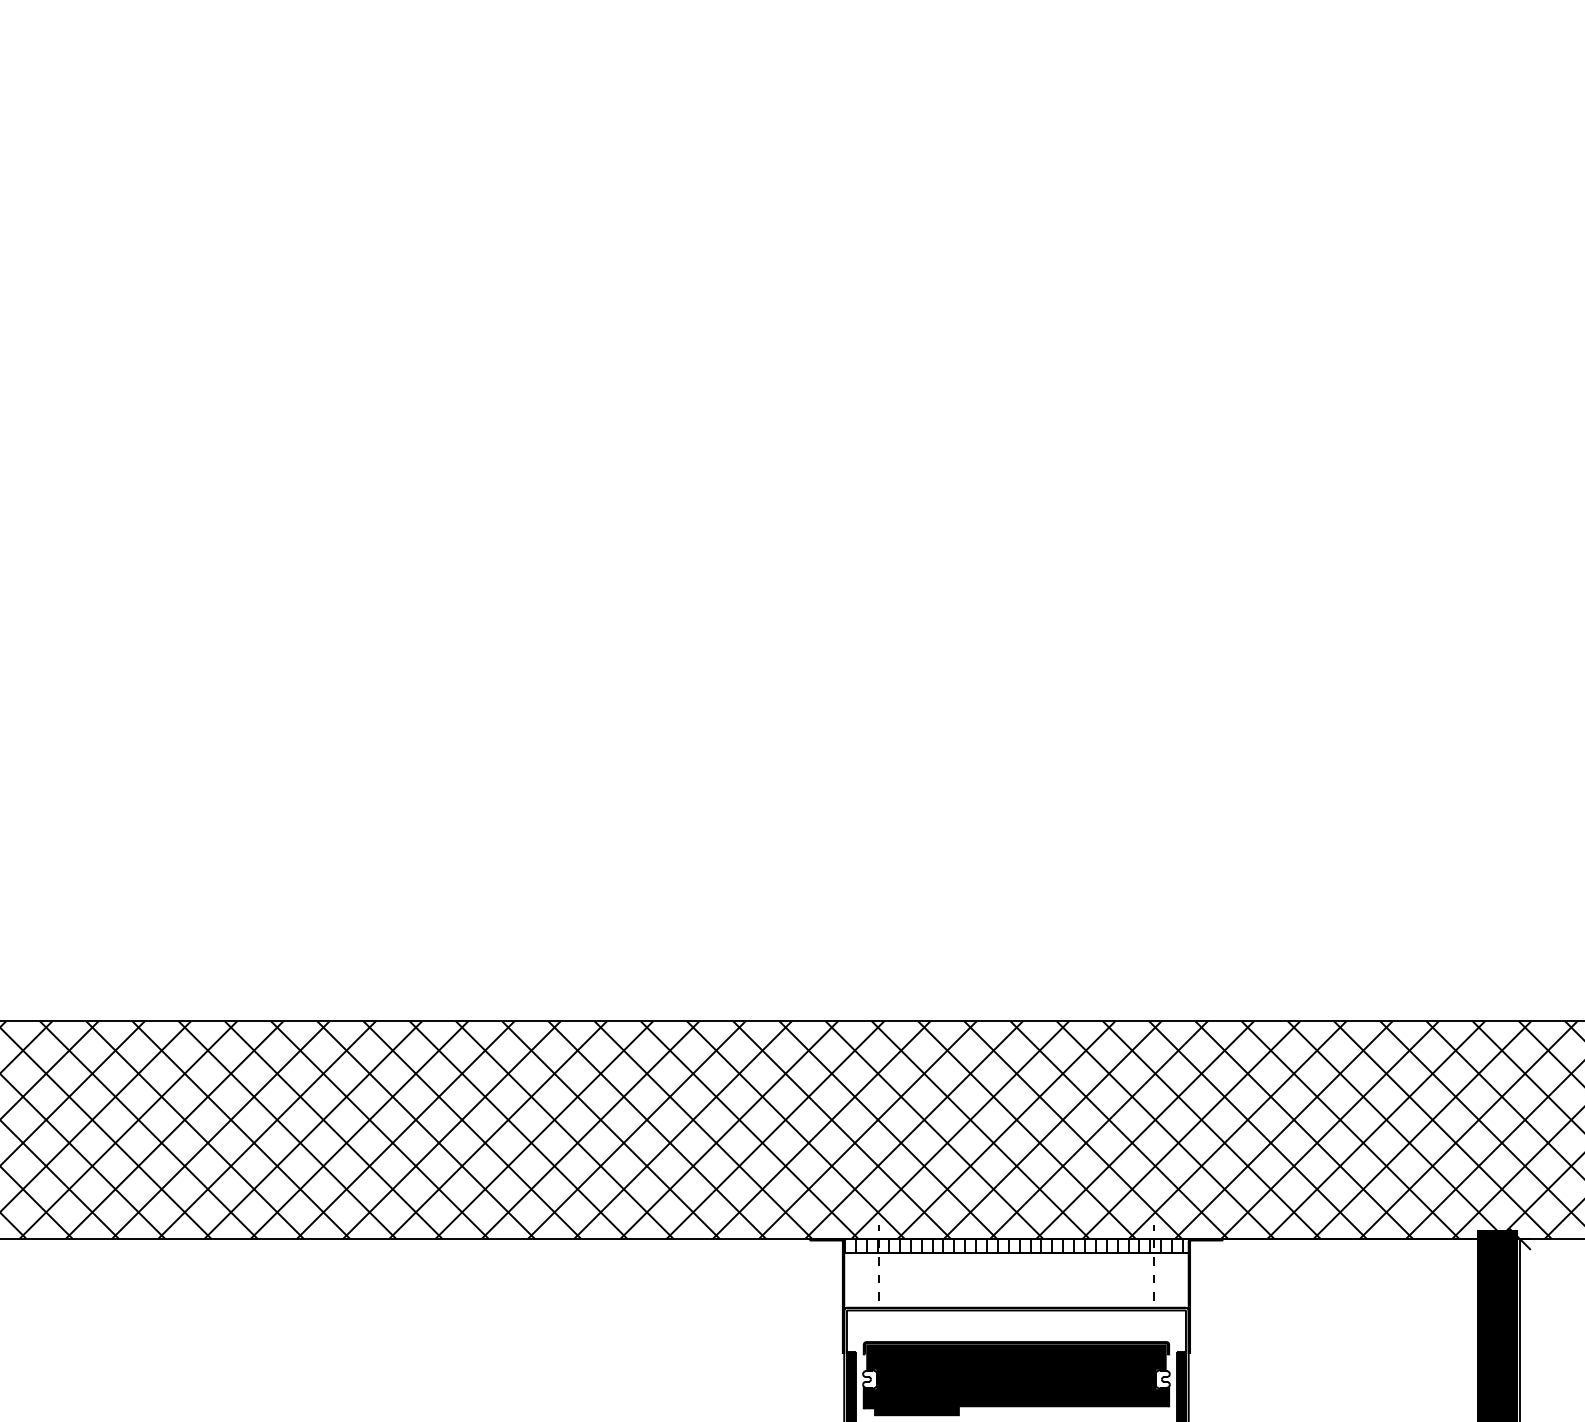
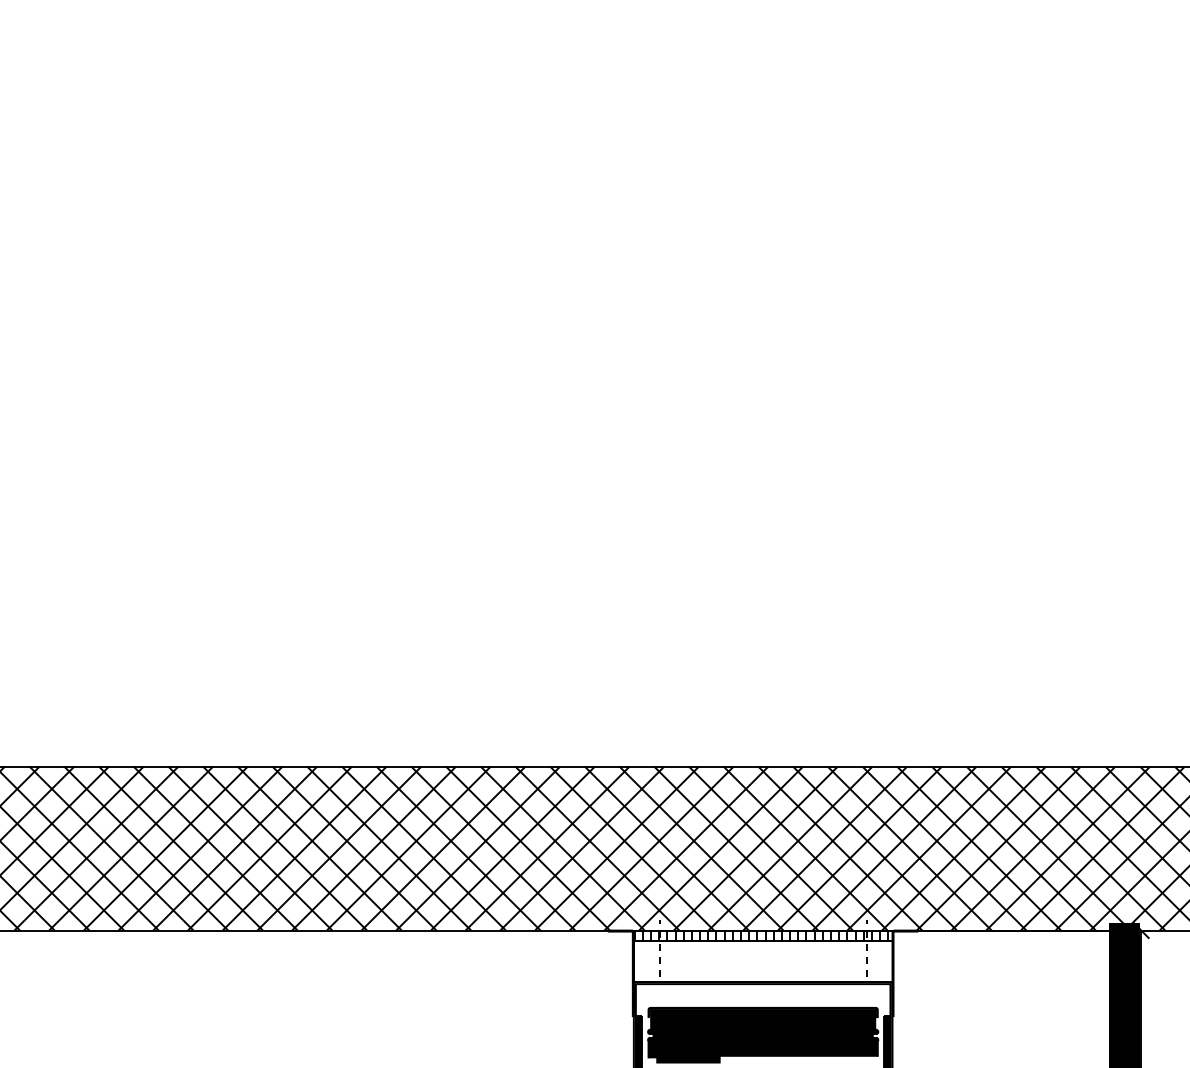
fill: (869, 1379) -> (652, 1035), added
fill: (1162, 1379) -> (872, 1035), added

